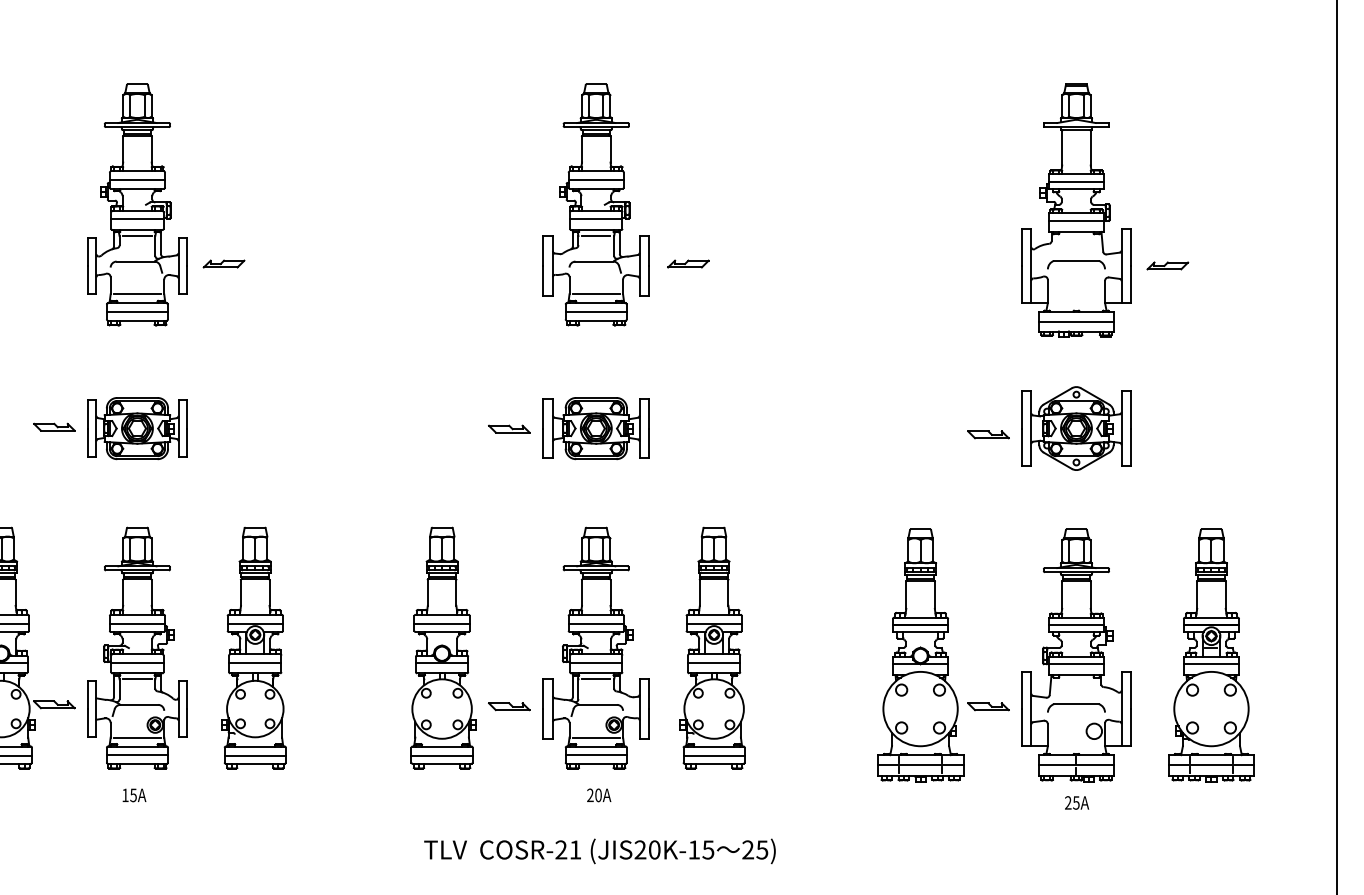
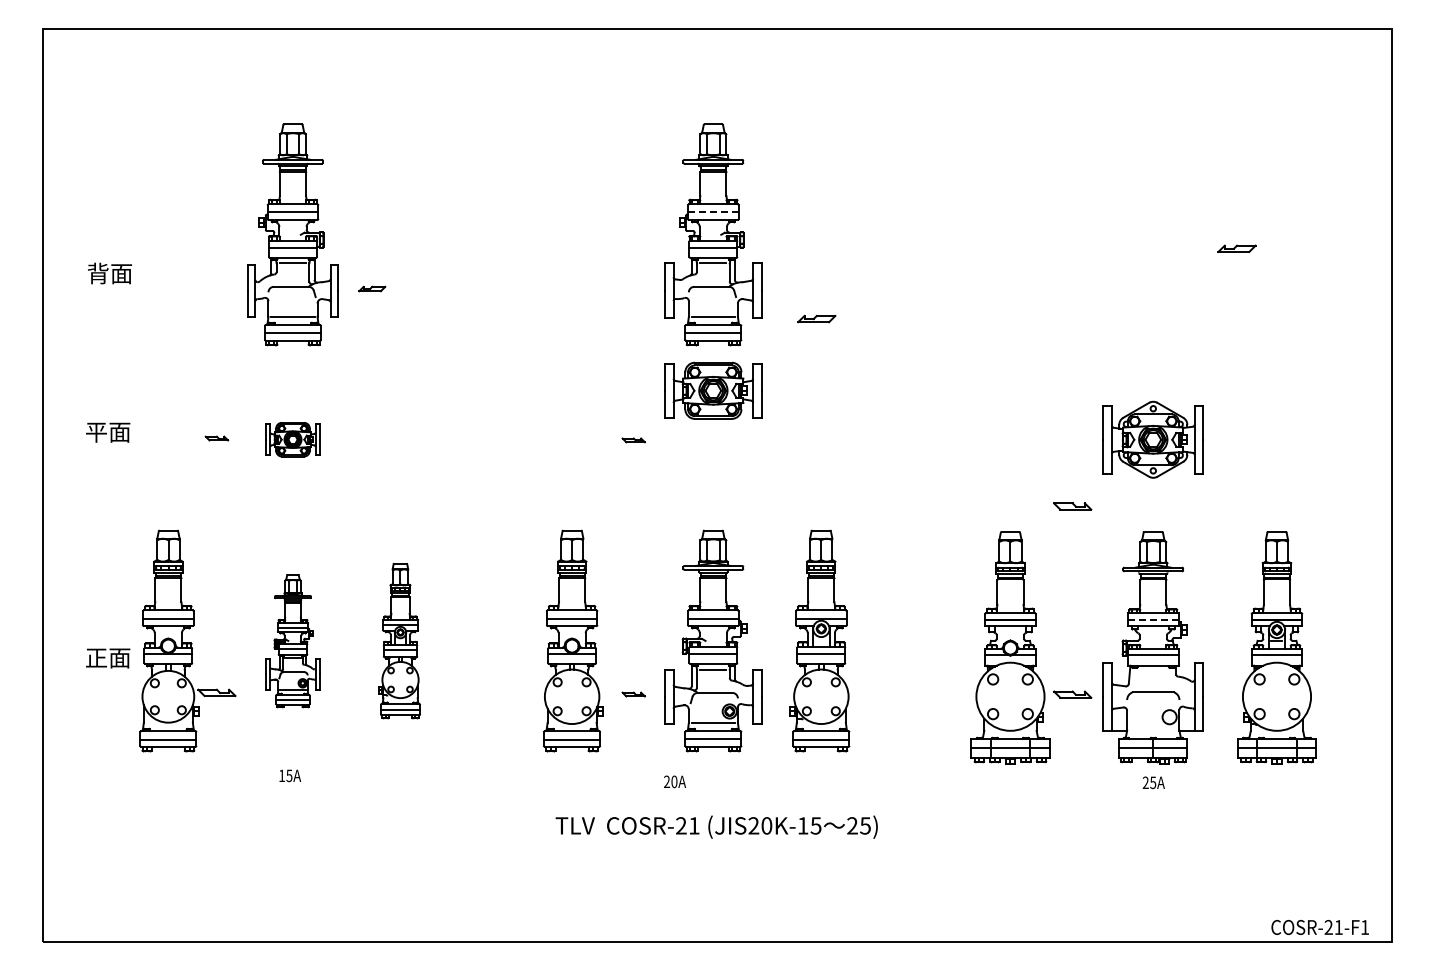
line: (595, 180) -> (712, 212), solid -> dashed
part: (1075, 209) -> (1152, 239), removed
part: (223, 263) -> (371, 288), size x0.7
part: (688, 263) -> (816, 318), moved
part: (1167, 265) -> (1236, 248), moved
part: (53, 427) -> (216, 438), size x0.6
part: (136, 428) -> (292, 439), size x0.6
part: (596, 428) -> (713, 390), moved
part: (509, 429) -> (633, 440), size x0.6
part: (988, 434) -> (1072, 506), moved
line: (1075, 624) -> (1152, 619), solid -> dashed
part: (136, 647) -> (292, 640), size x0.6
part: (253, 647) -> (399, 640), size x0.7
part: (509, 706) -> (633, 694), size x0.6
text: (599, 794) -> (675, 781), moved

